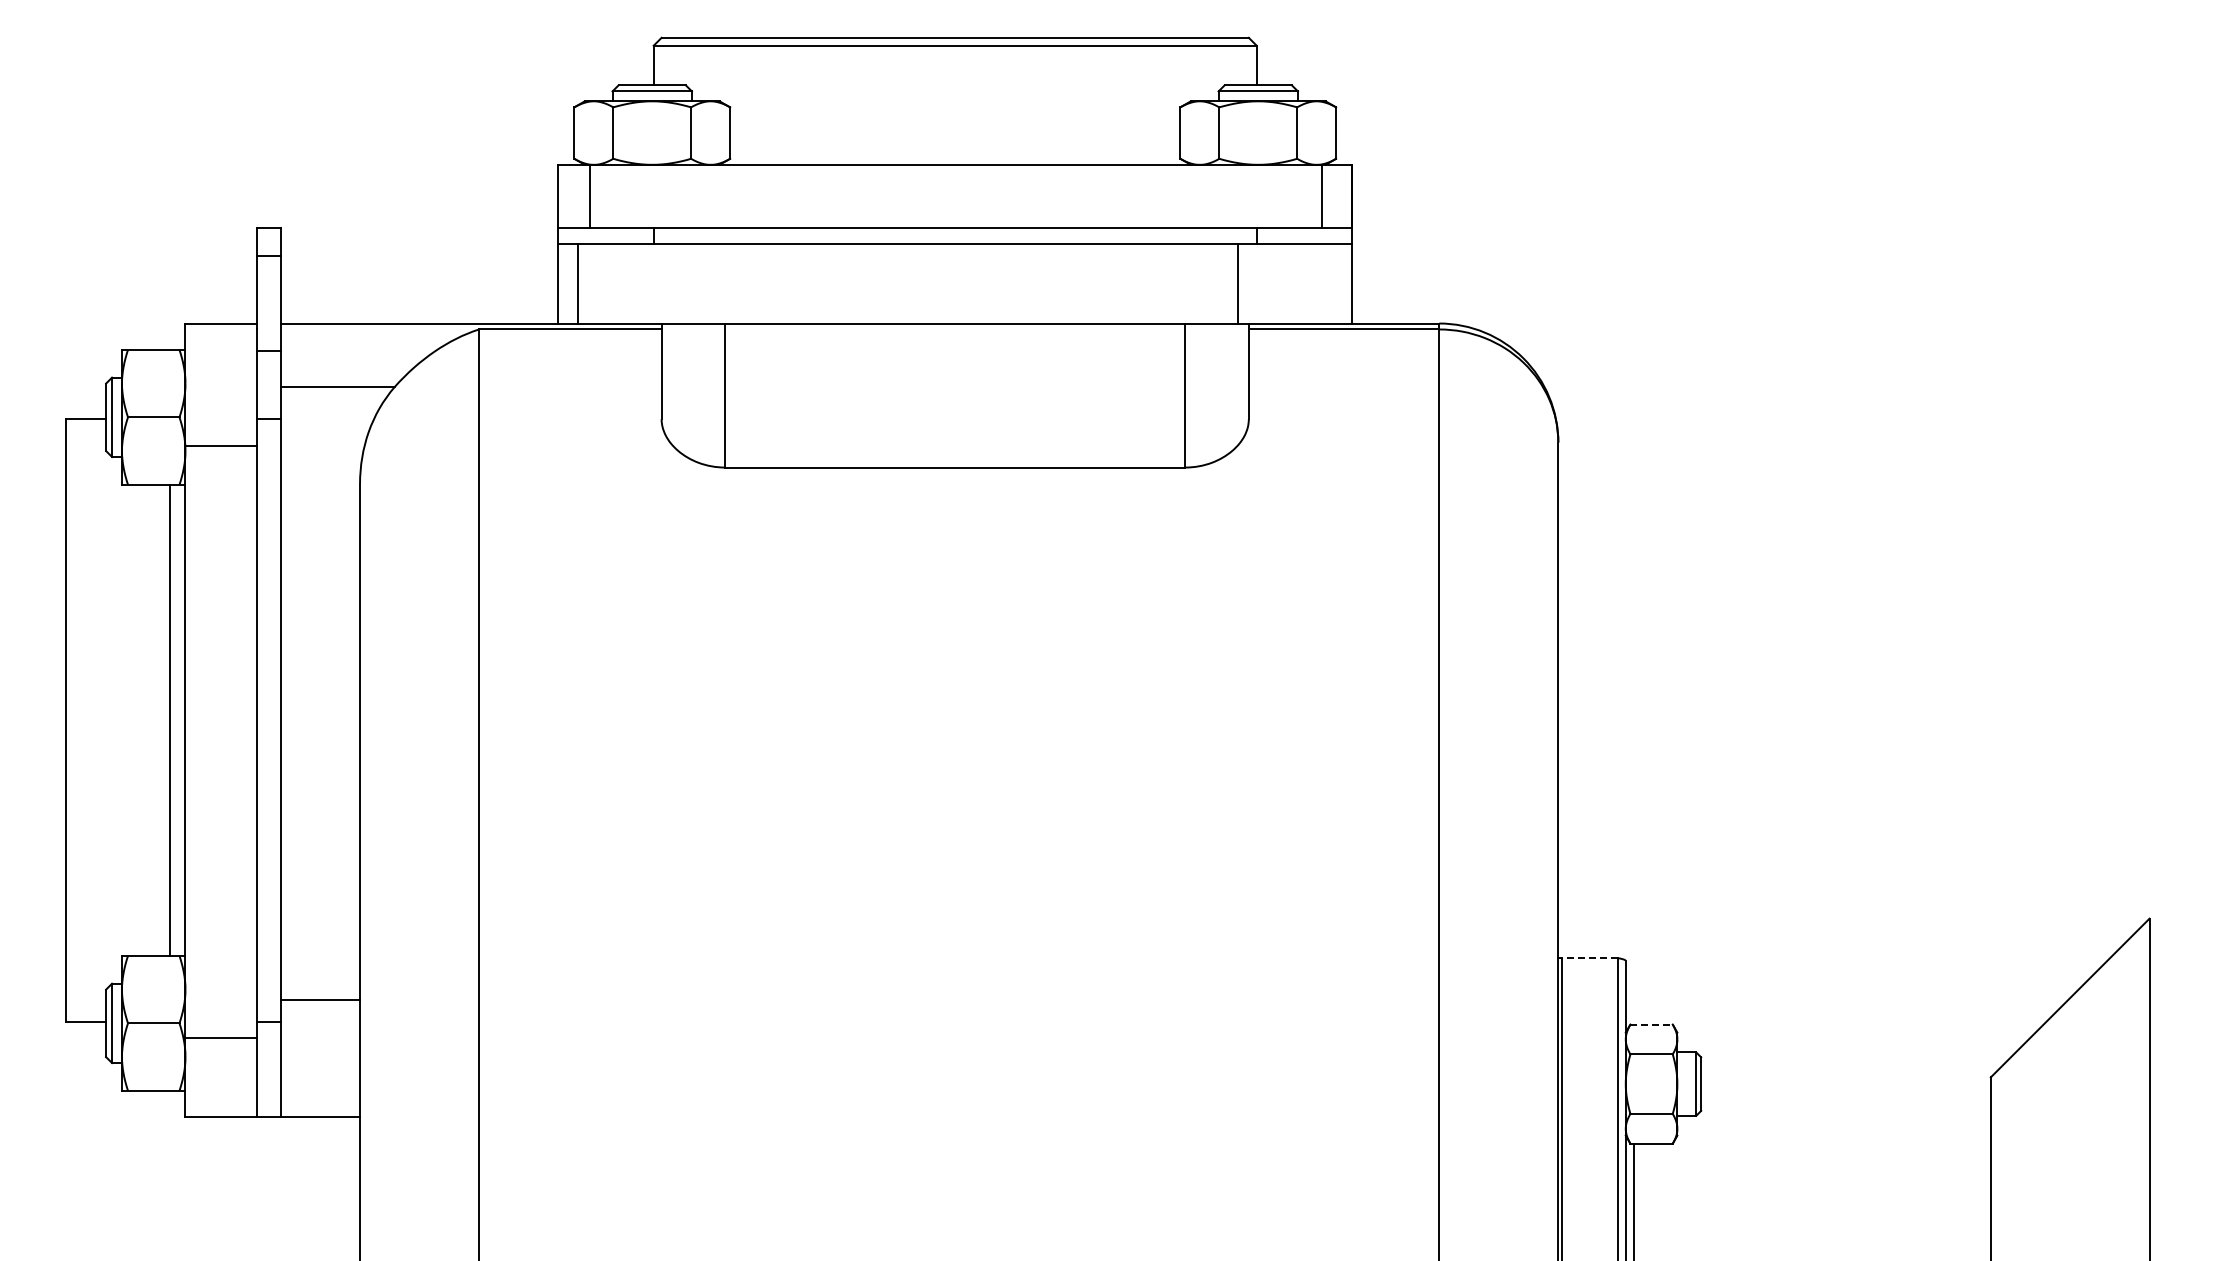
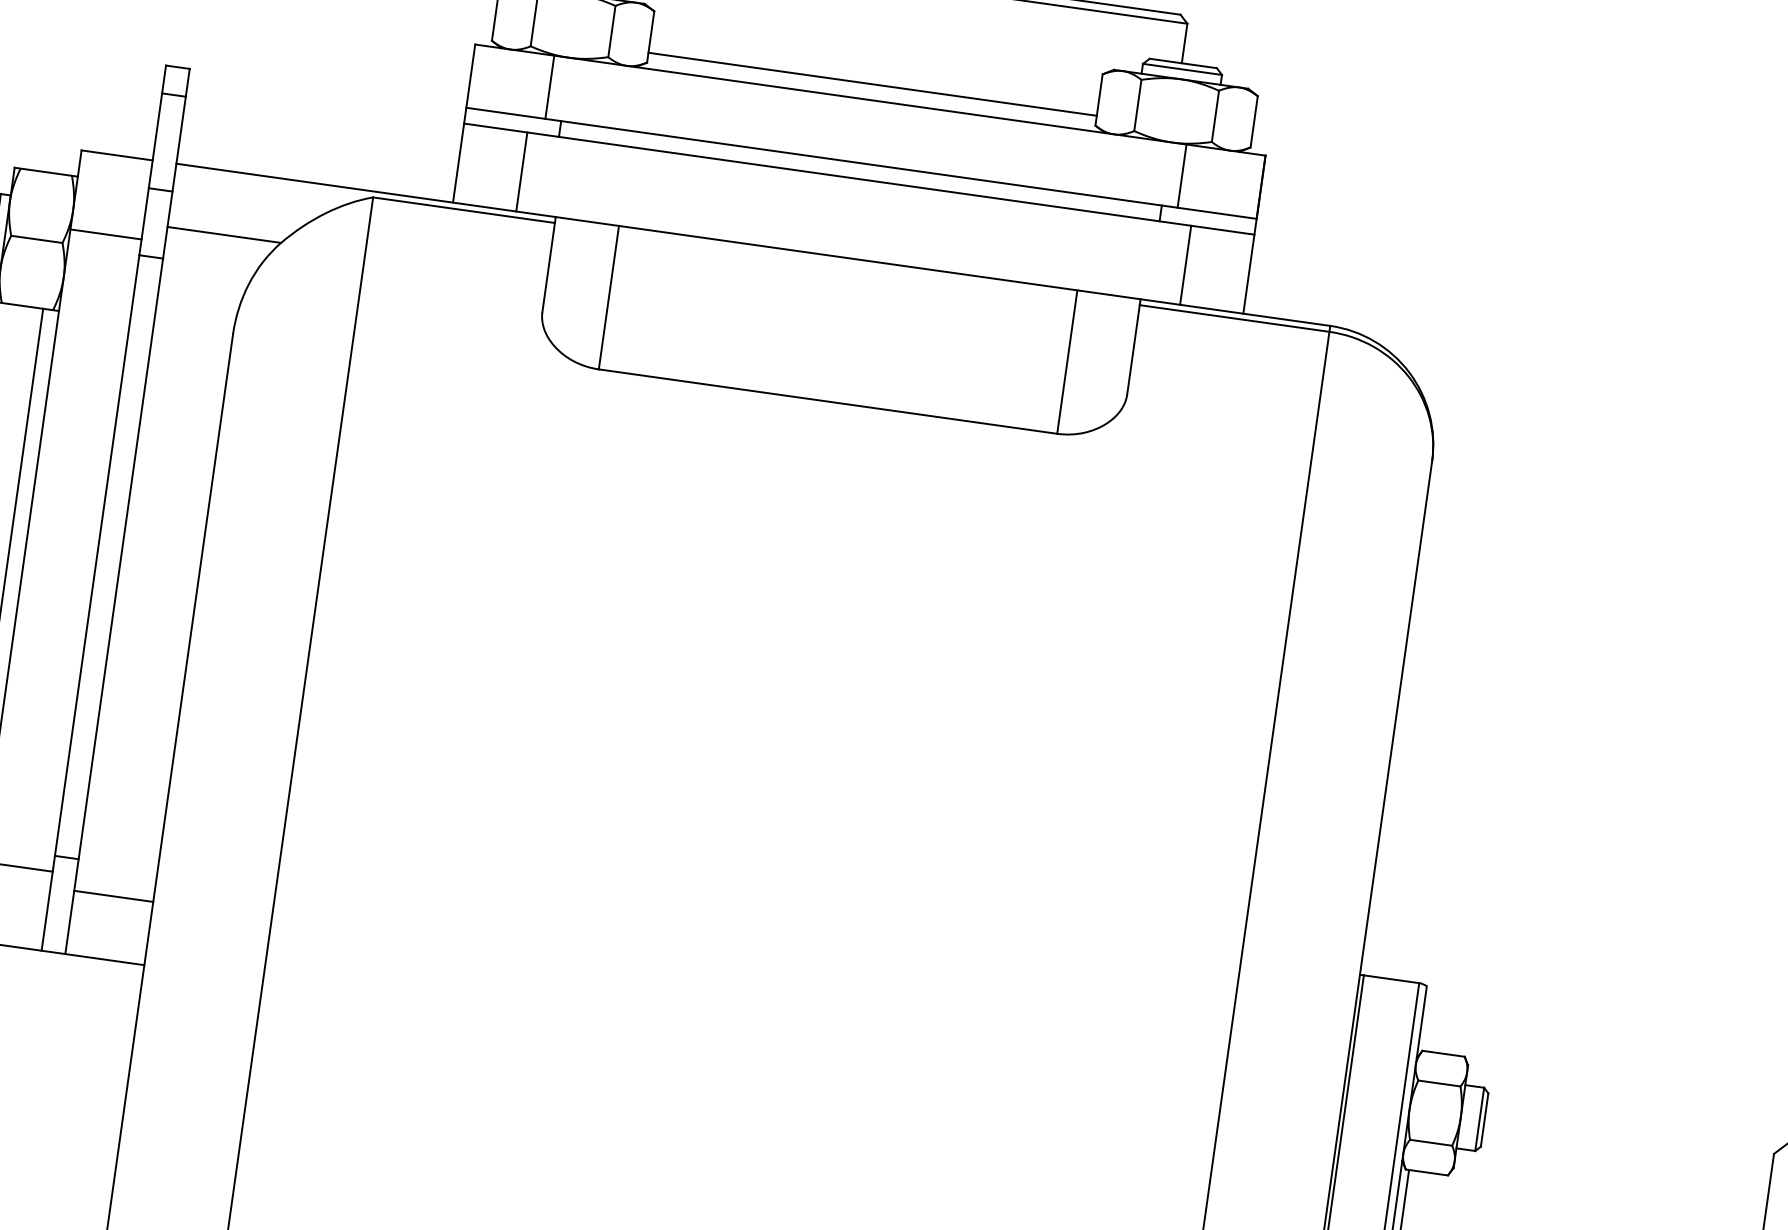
line: (955, 148) -> (872, 83), added
line: (589, 196) -> (549, 87), moved
line: (1321, 196) -> (1181, 176), moved
line: (577, 283) -> (521, 171), moved
line: (1237, 283) -> (1185, 264), moved
line: (220, 445) -> (105, 233), moved
line: (1590, 958) -> (1391, 979), dashed -> solid
line: (320, 999) -> (113, 896), moved
line: (1652, 1024) -> (1444, 1053), dashed -> solid

